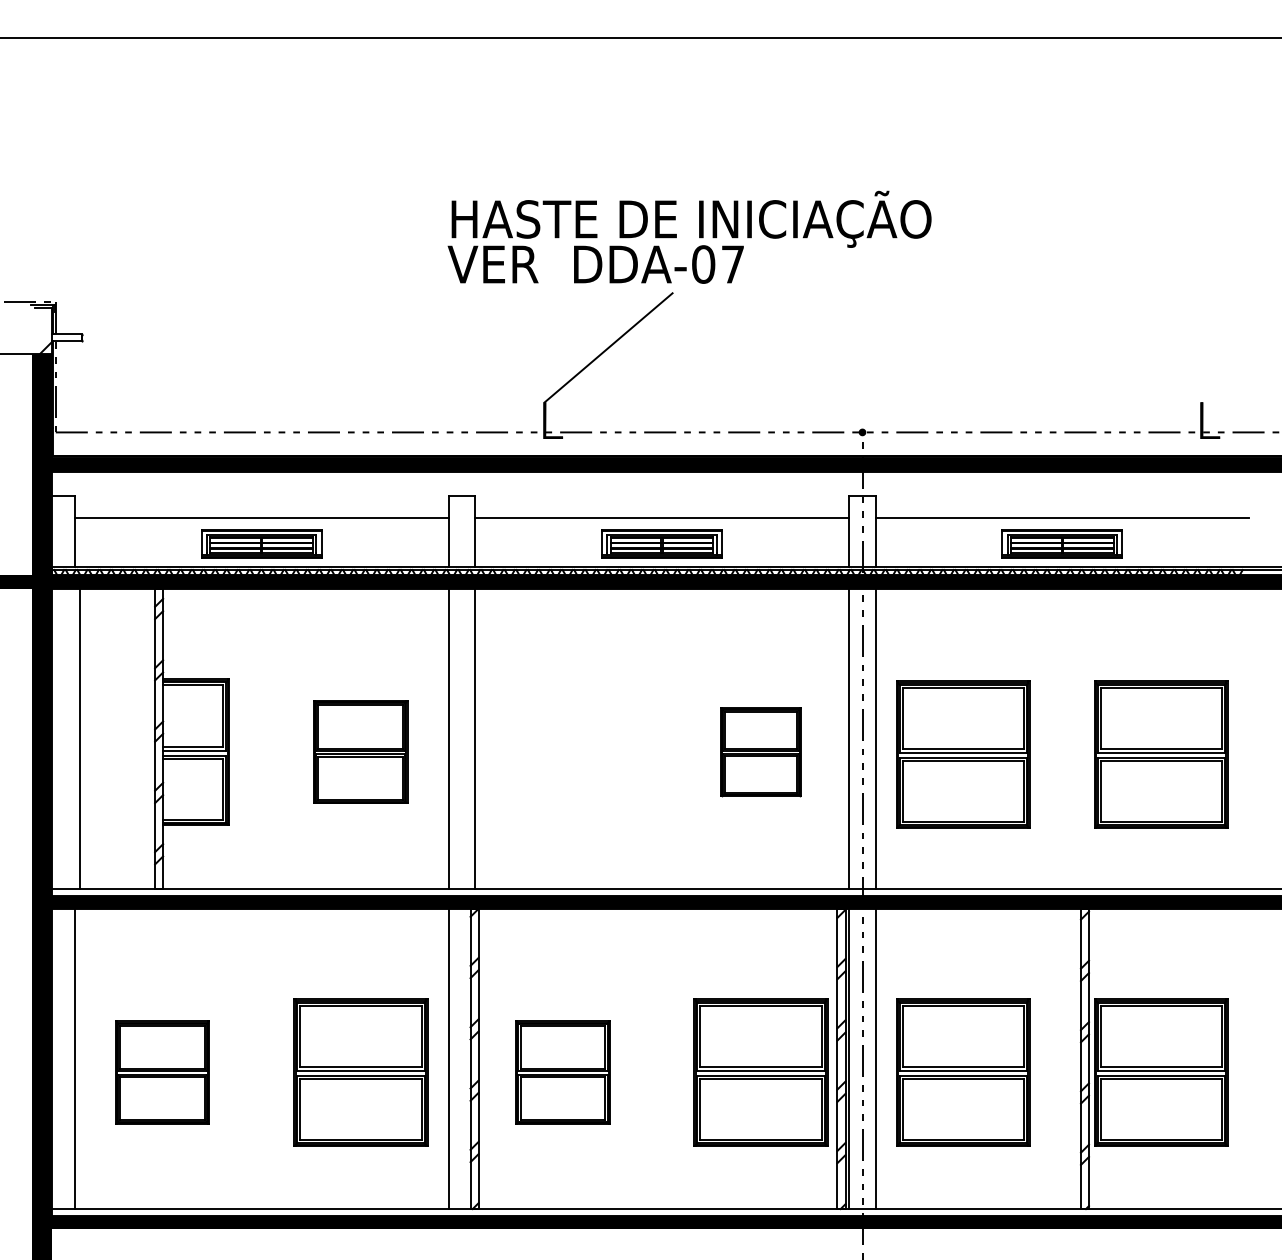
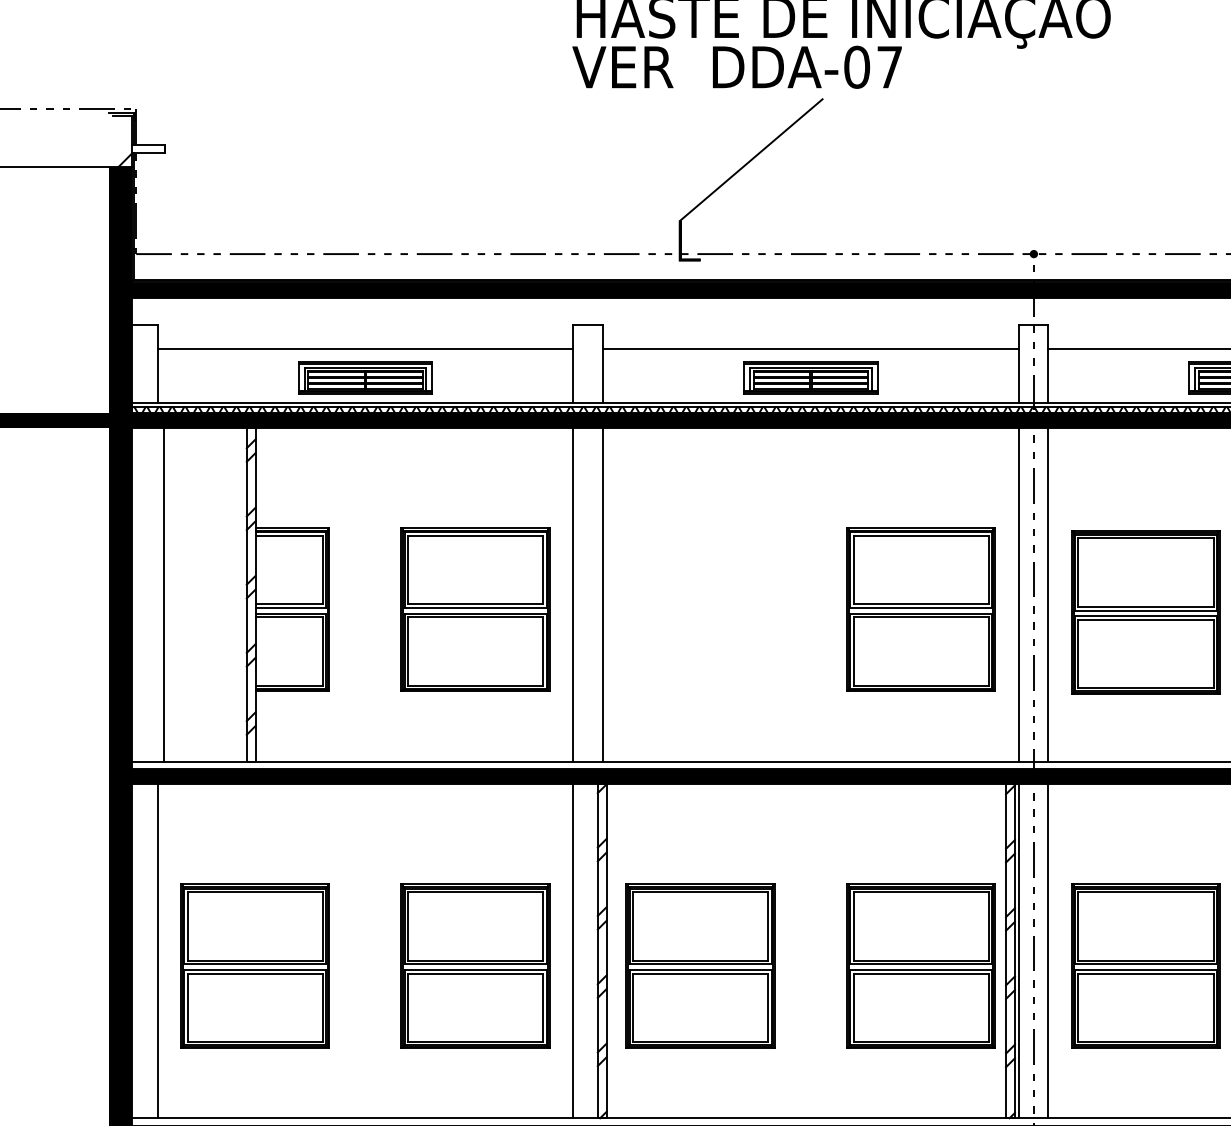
part: (360, 751) -> (475, 609), size x1.43
part: (760, 751) -> (920, 609), size x1.67
part: (162, 1072) -> (254, 966), size x1.43
part: (562, 1072) -> (700, 966), size x1.43

